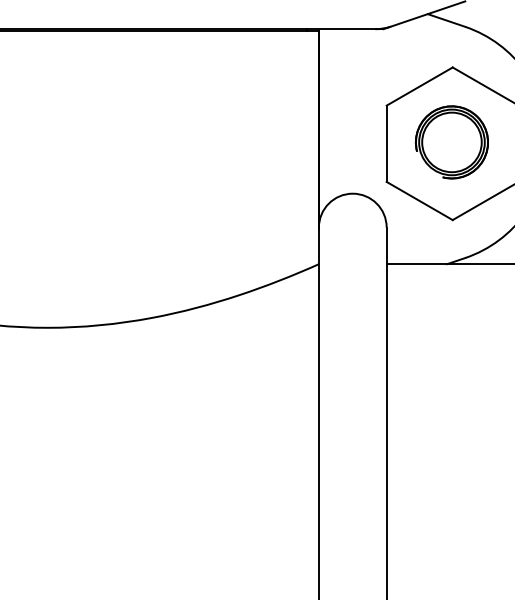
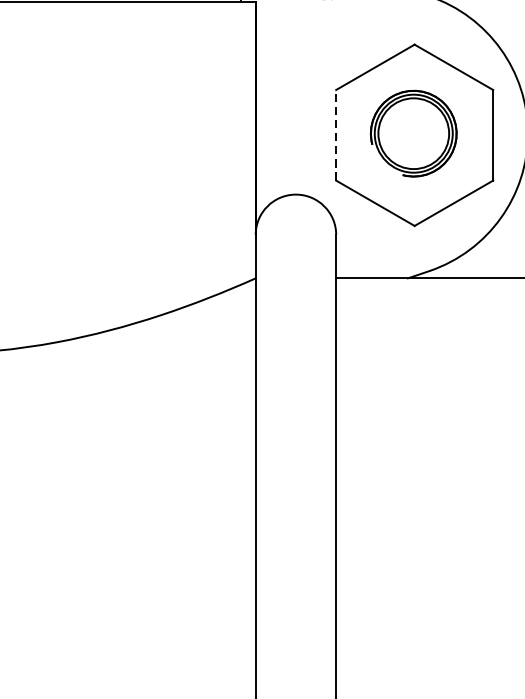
line: (386, 143) -> (335, 134), solid -> dashed

